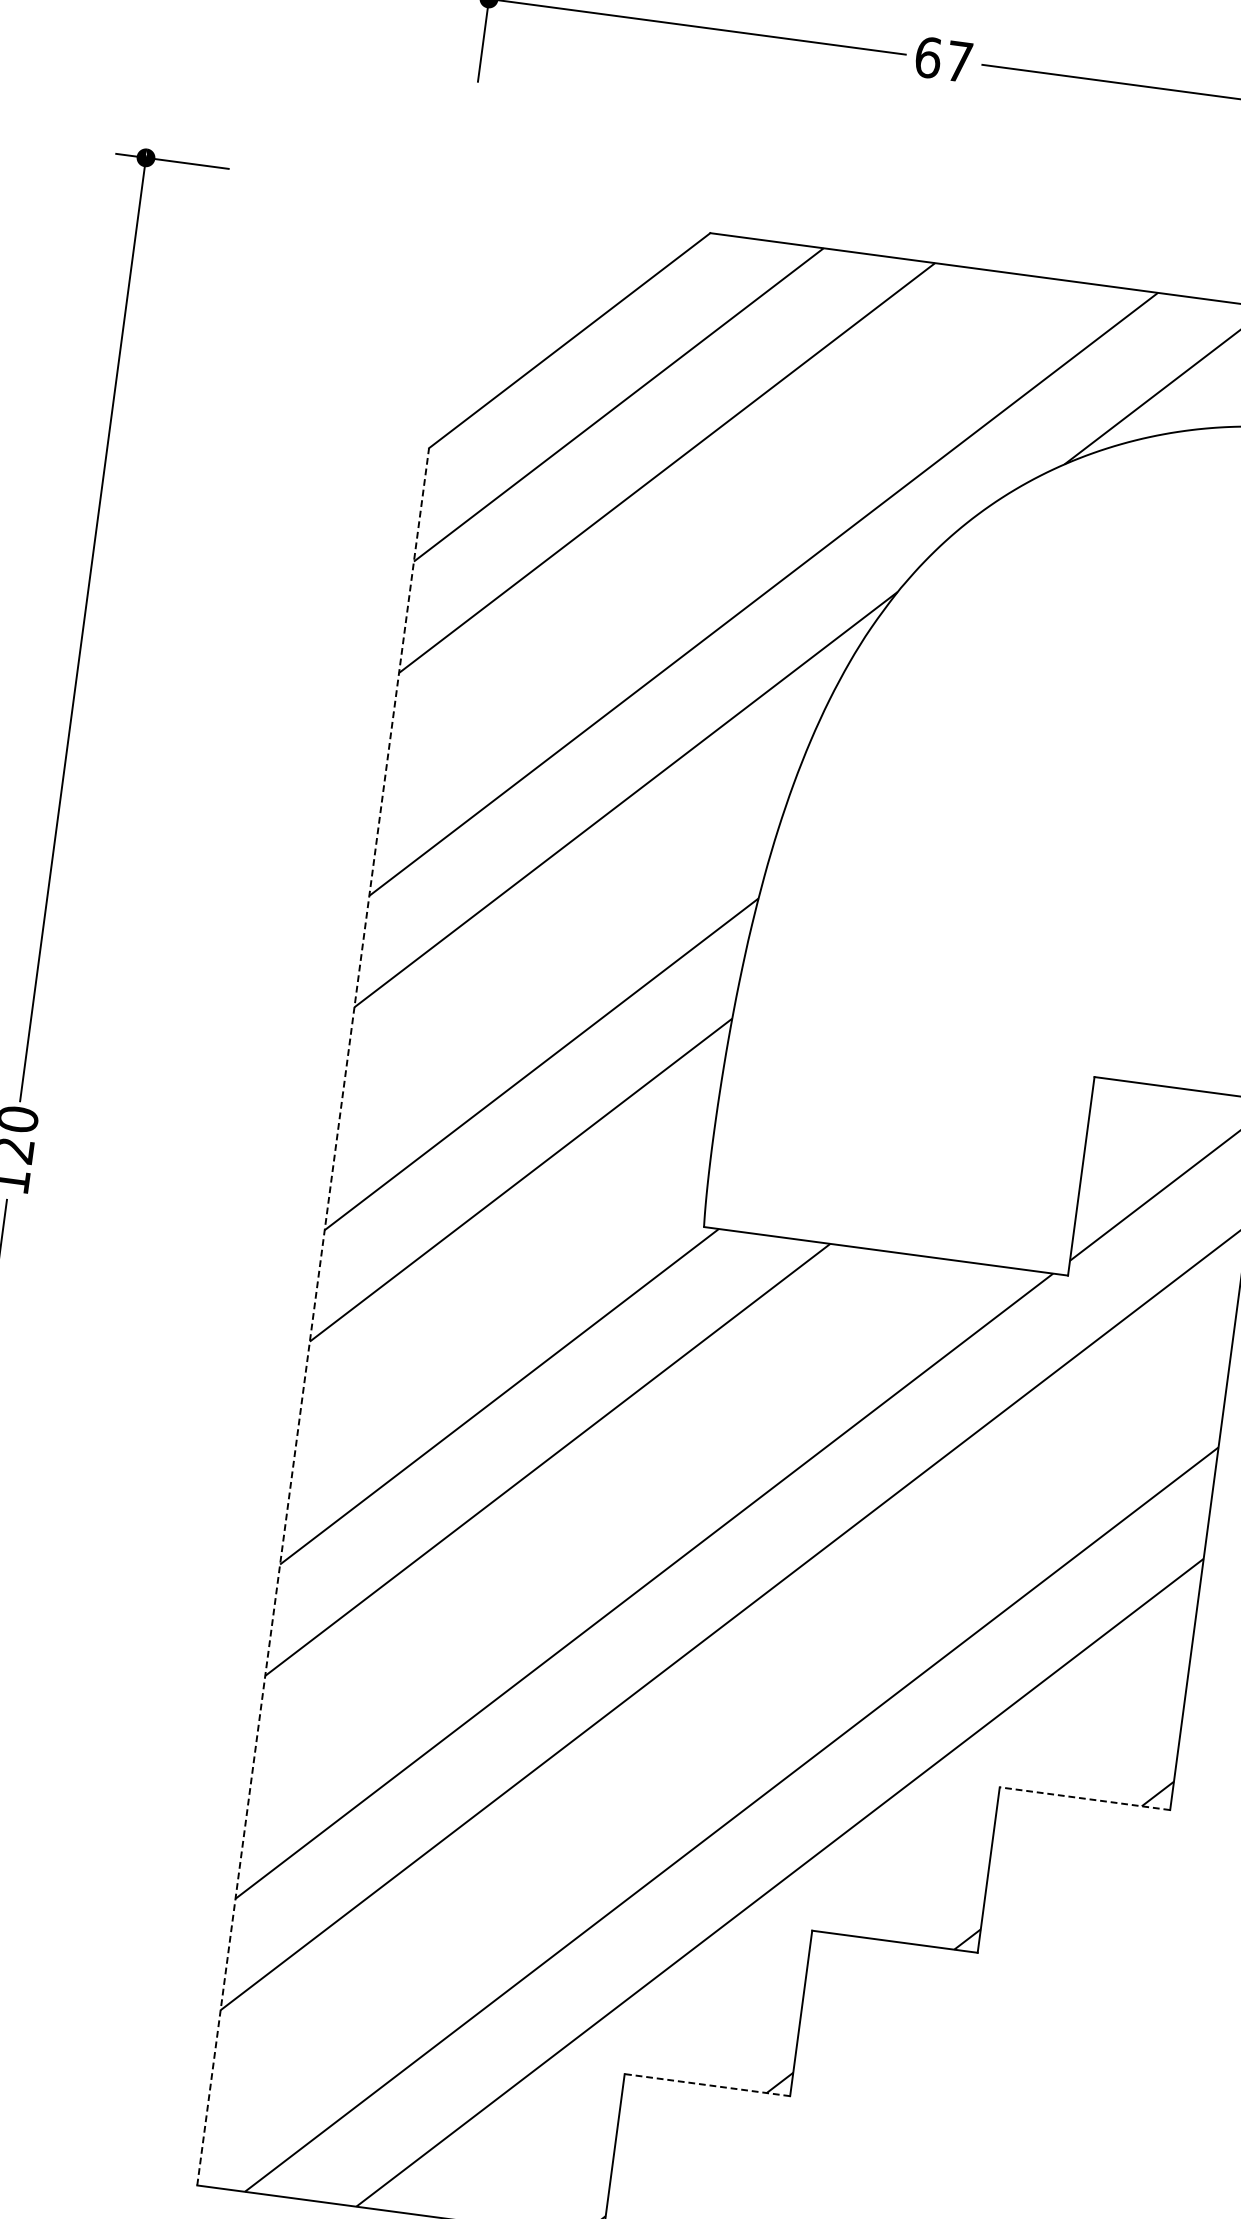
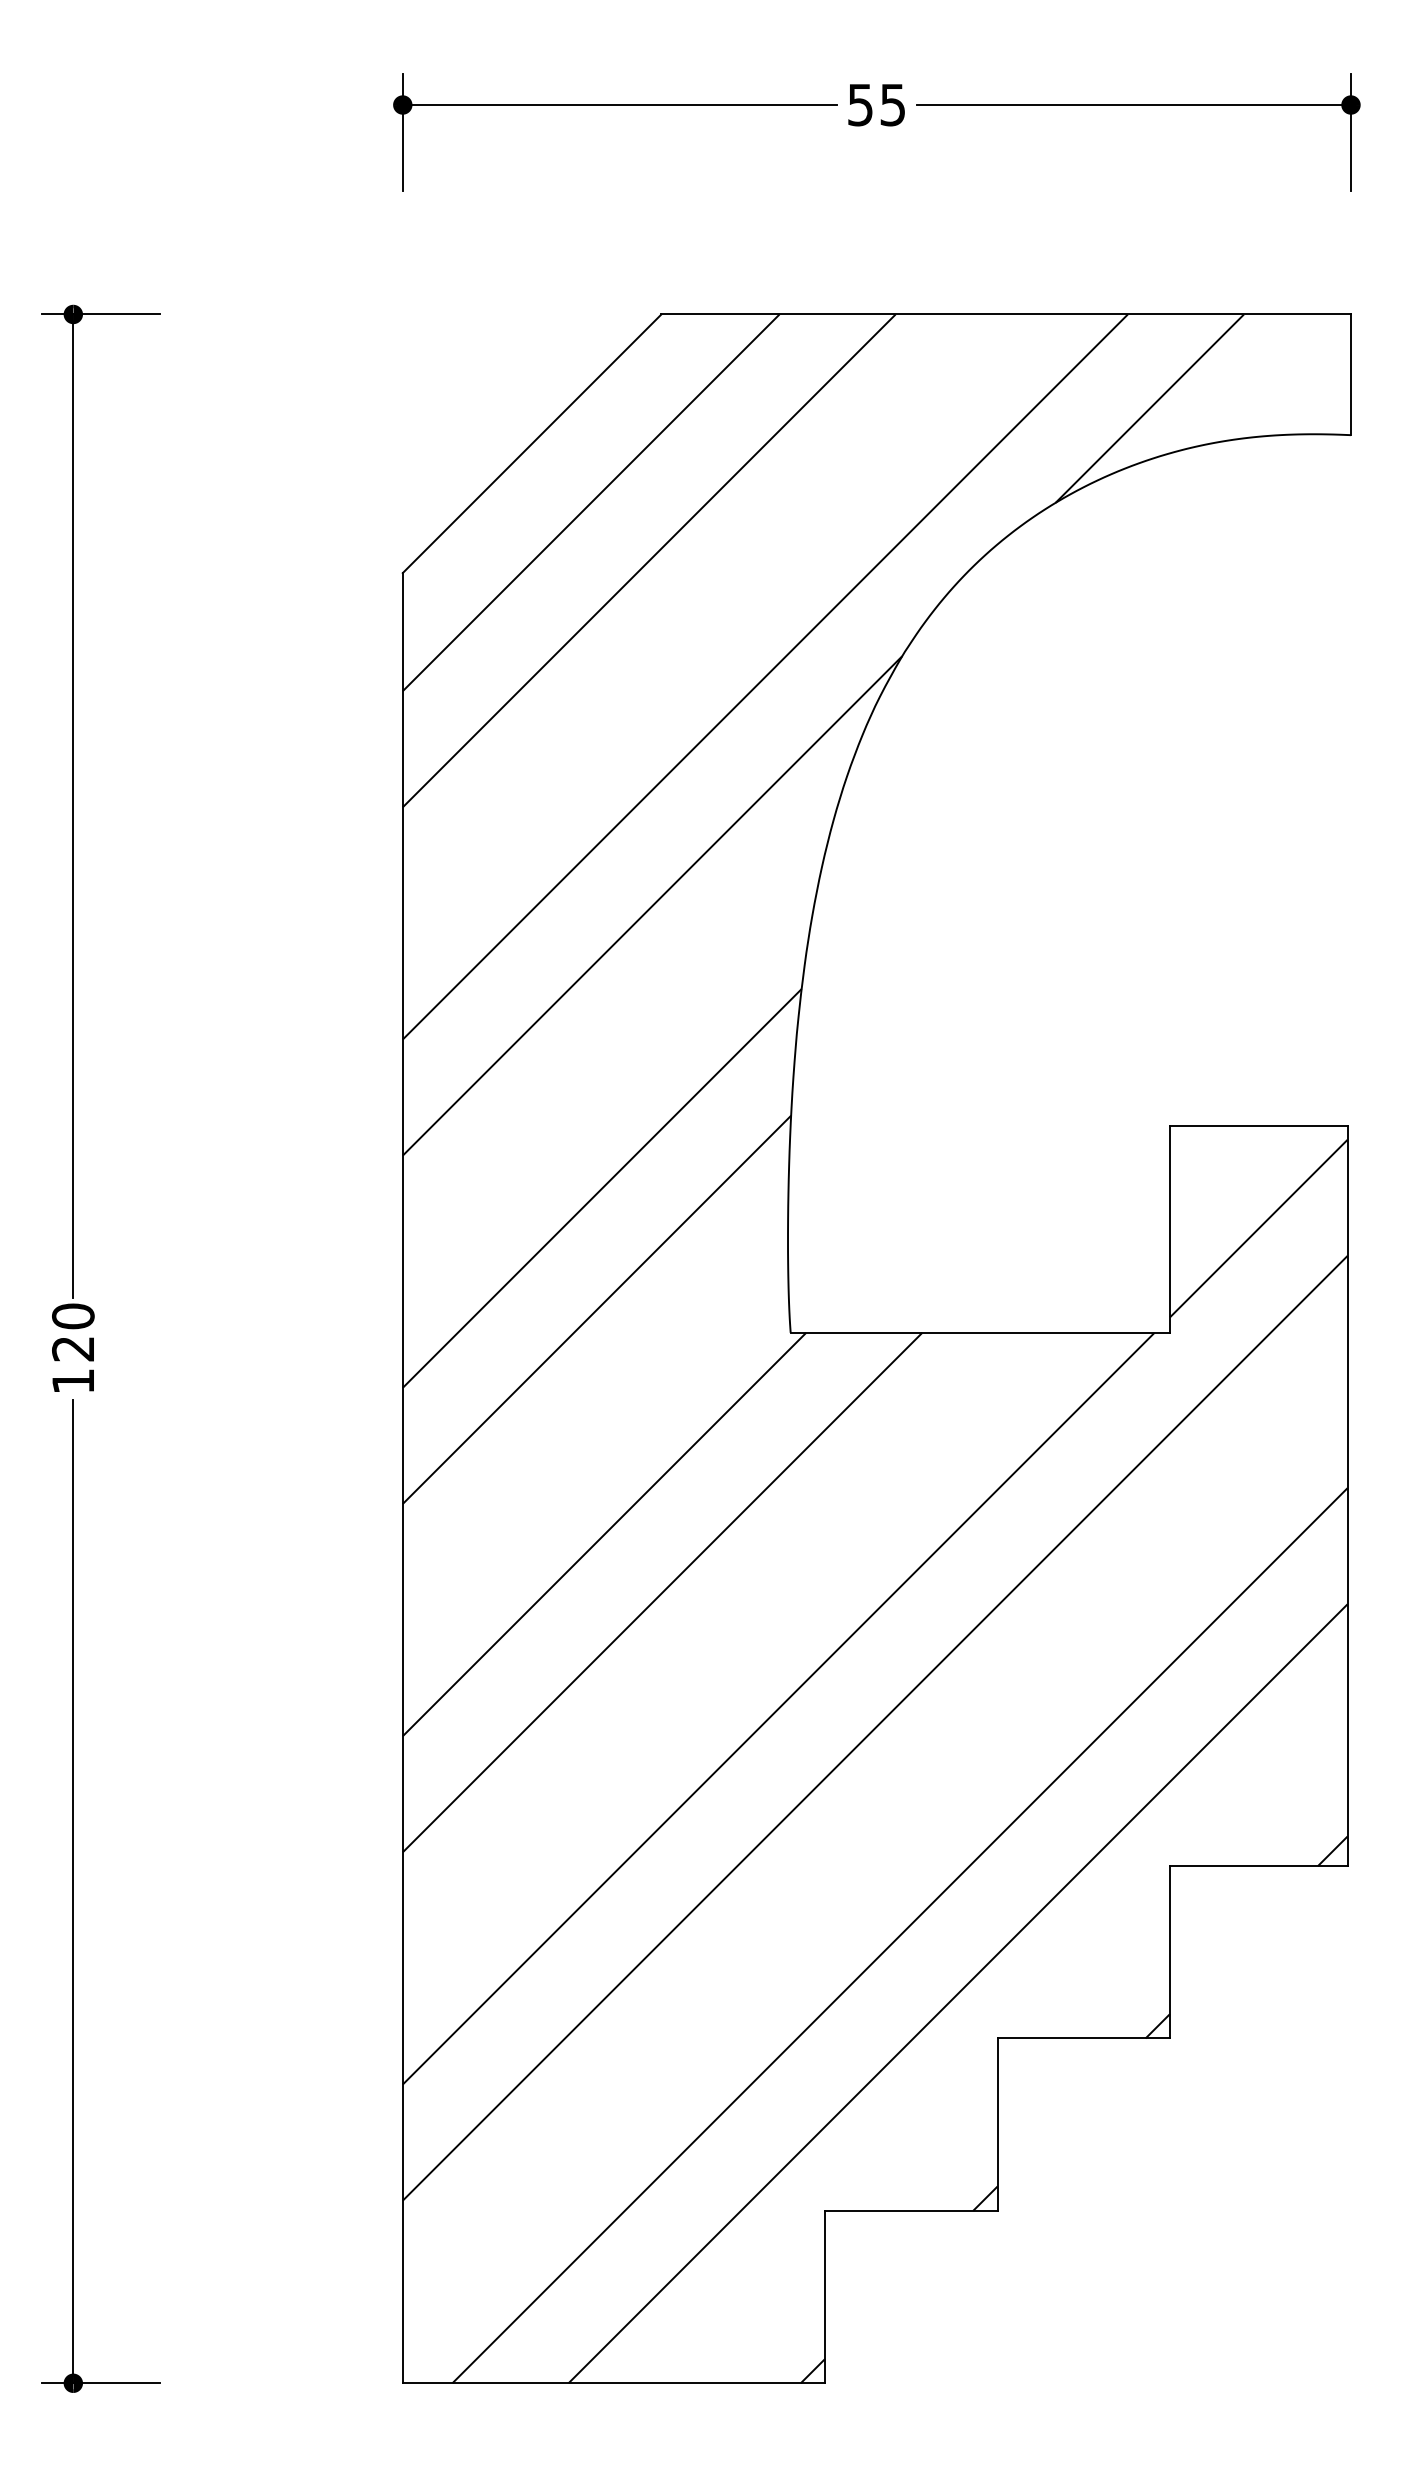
text: (943, 59) -> (876, 104), 67 -> 55
line: (312, 1316) -> (402, 1477), dashed -> solid
line: (1084, 1799) -> (1258, 1866), dashed -> solid
line: (706, 2084) -> (910, 2210), dashed -> solid

